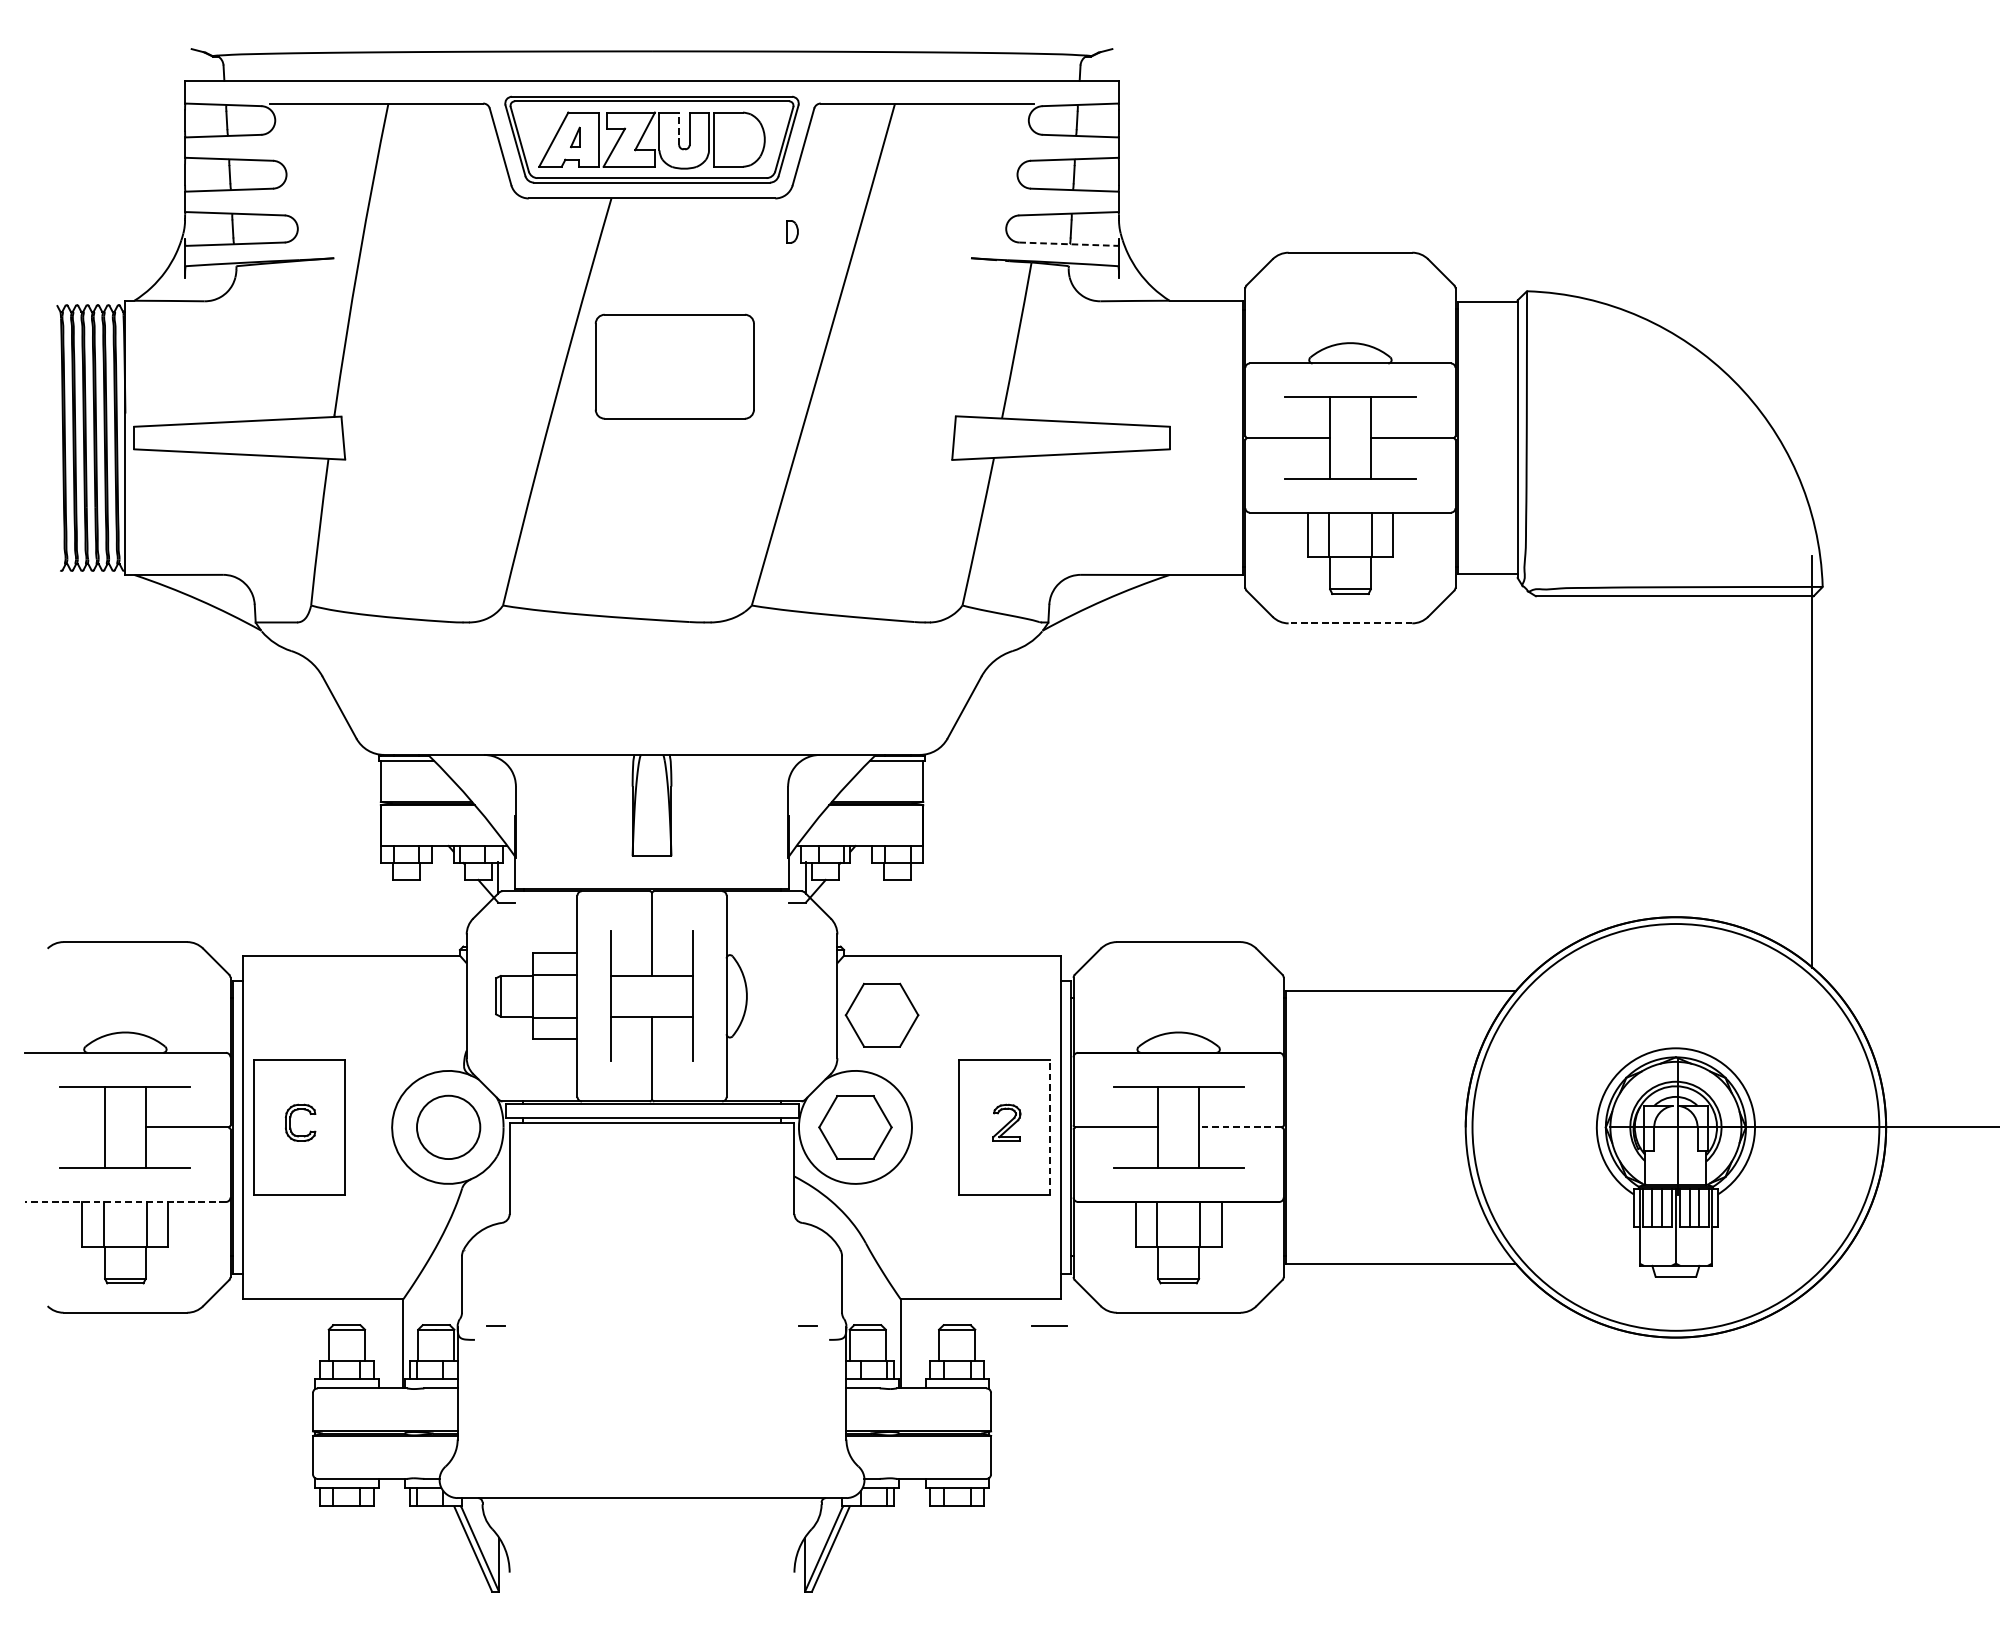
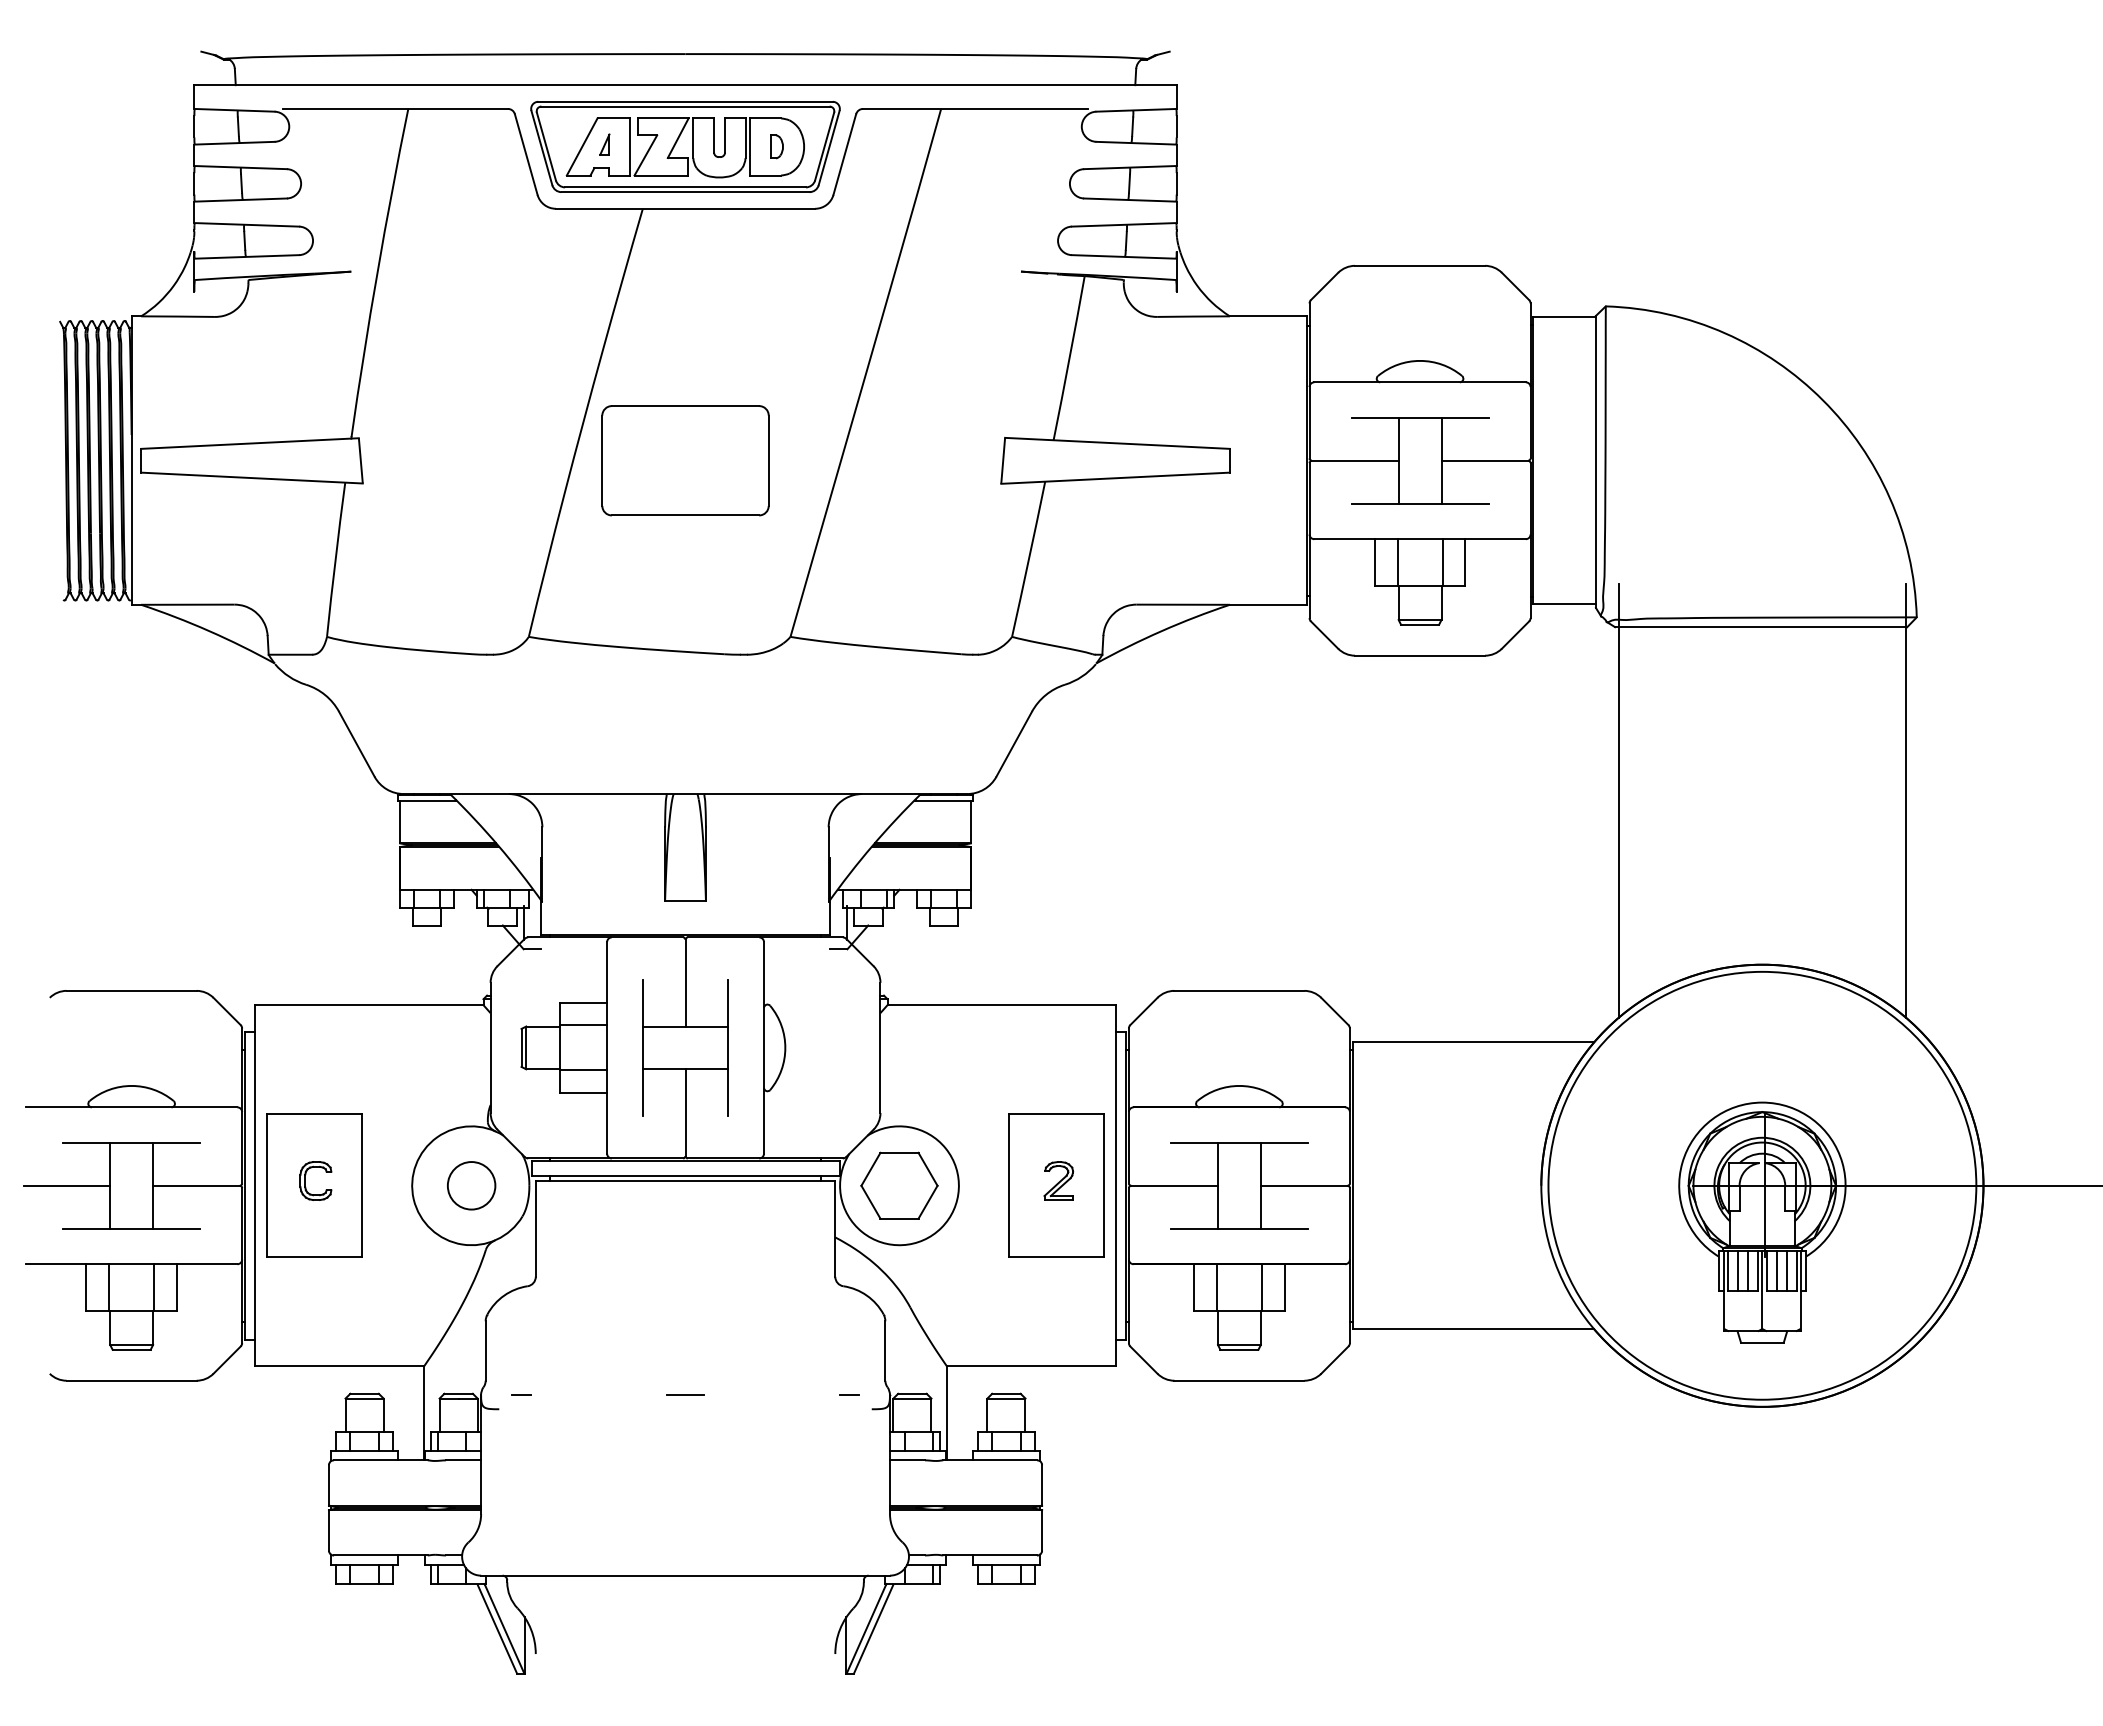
line: (679, 128) -> (714, 135), dashed -> solid
part: (791, 231) -> (776, 146), moved
line: (1069, 243) -> (1124, 256), dashed -> solid
part: (674, 366) -> (685, 460), moved
line: (1349, 623) -> (1419, 655), dashed -> solid
line: (1540, 761) -> (1619, 800), added
part: (882, 1014) -> (927, 1067), removed
line: (63, 1127) -> (66, 1185), added
circle: (448, 1127) -> (471, 1185), size x0.71
line: (1049, 1127) -> (1103, 1185), dashed -> solid
line: (1239, 1127) -> (1303, 1185), dashed -> solid
line: (125, 1202) -> (131, 1264), dashed -> solid
line: (1049, 1325) -> (685, 1394), moved

